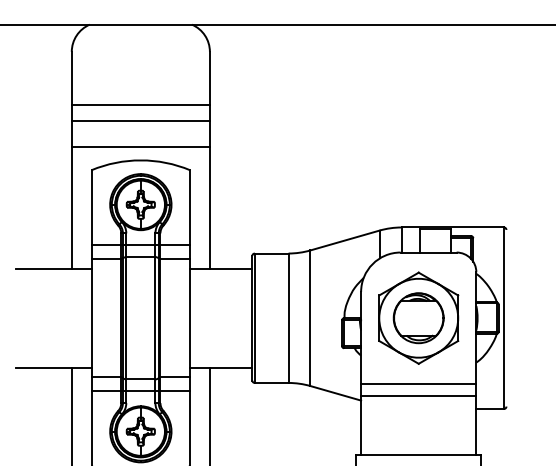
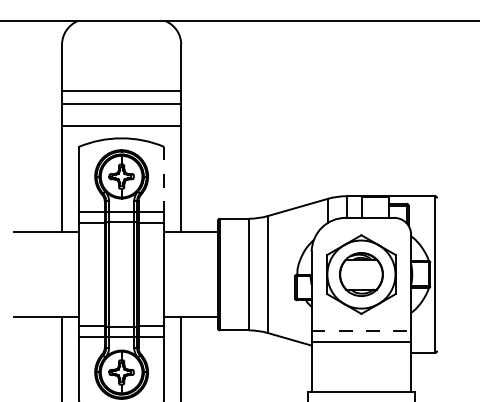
line: (190, 208) -> (164, 179), solid -> dashed
line: (418, 384) -> (361, 331), solid -> dashed

